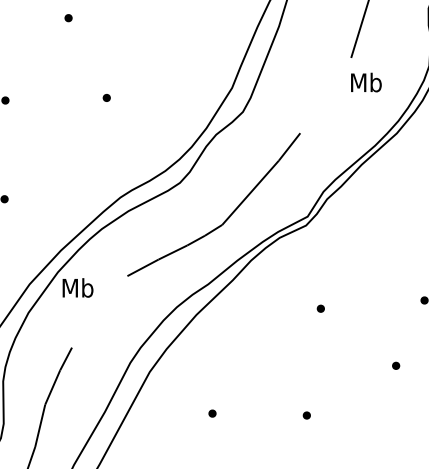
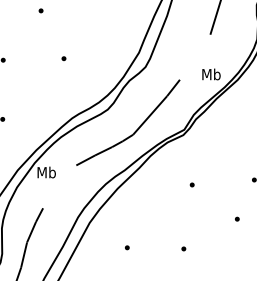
text: (366, 82) -> (211, 74), moved

